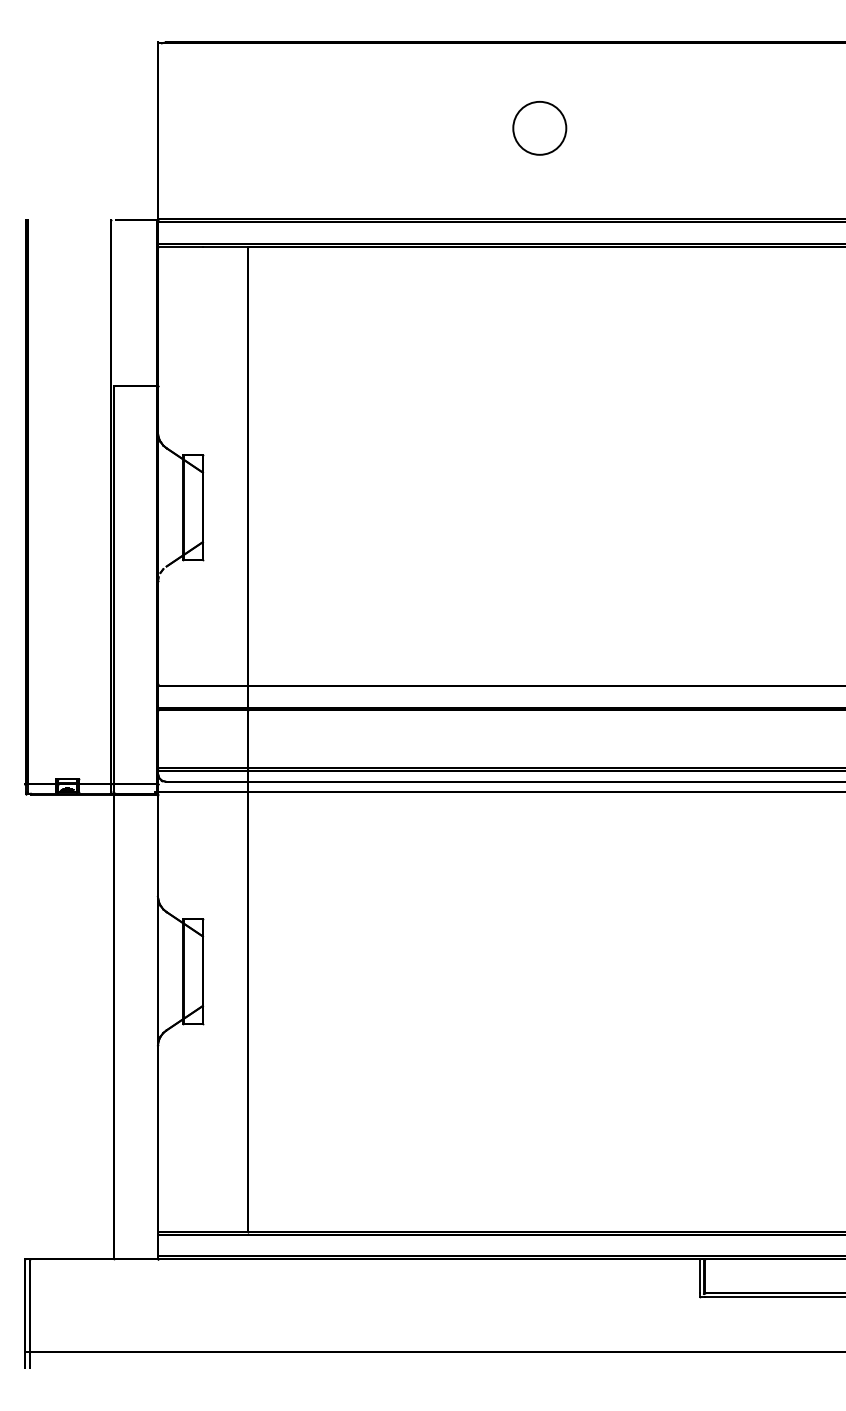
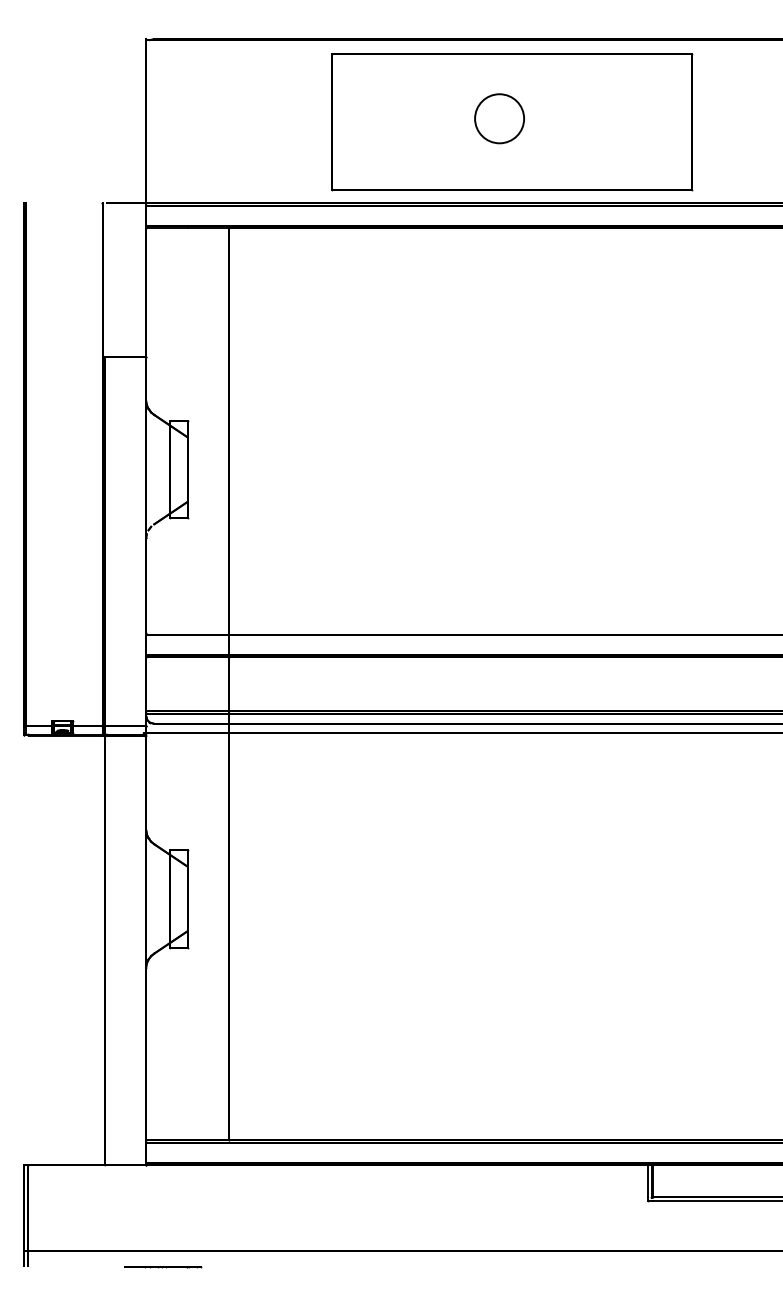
part: (553, 132) -> (512, 122), added
line: (176, 1369) -> (163, 1267), added

